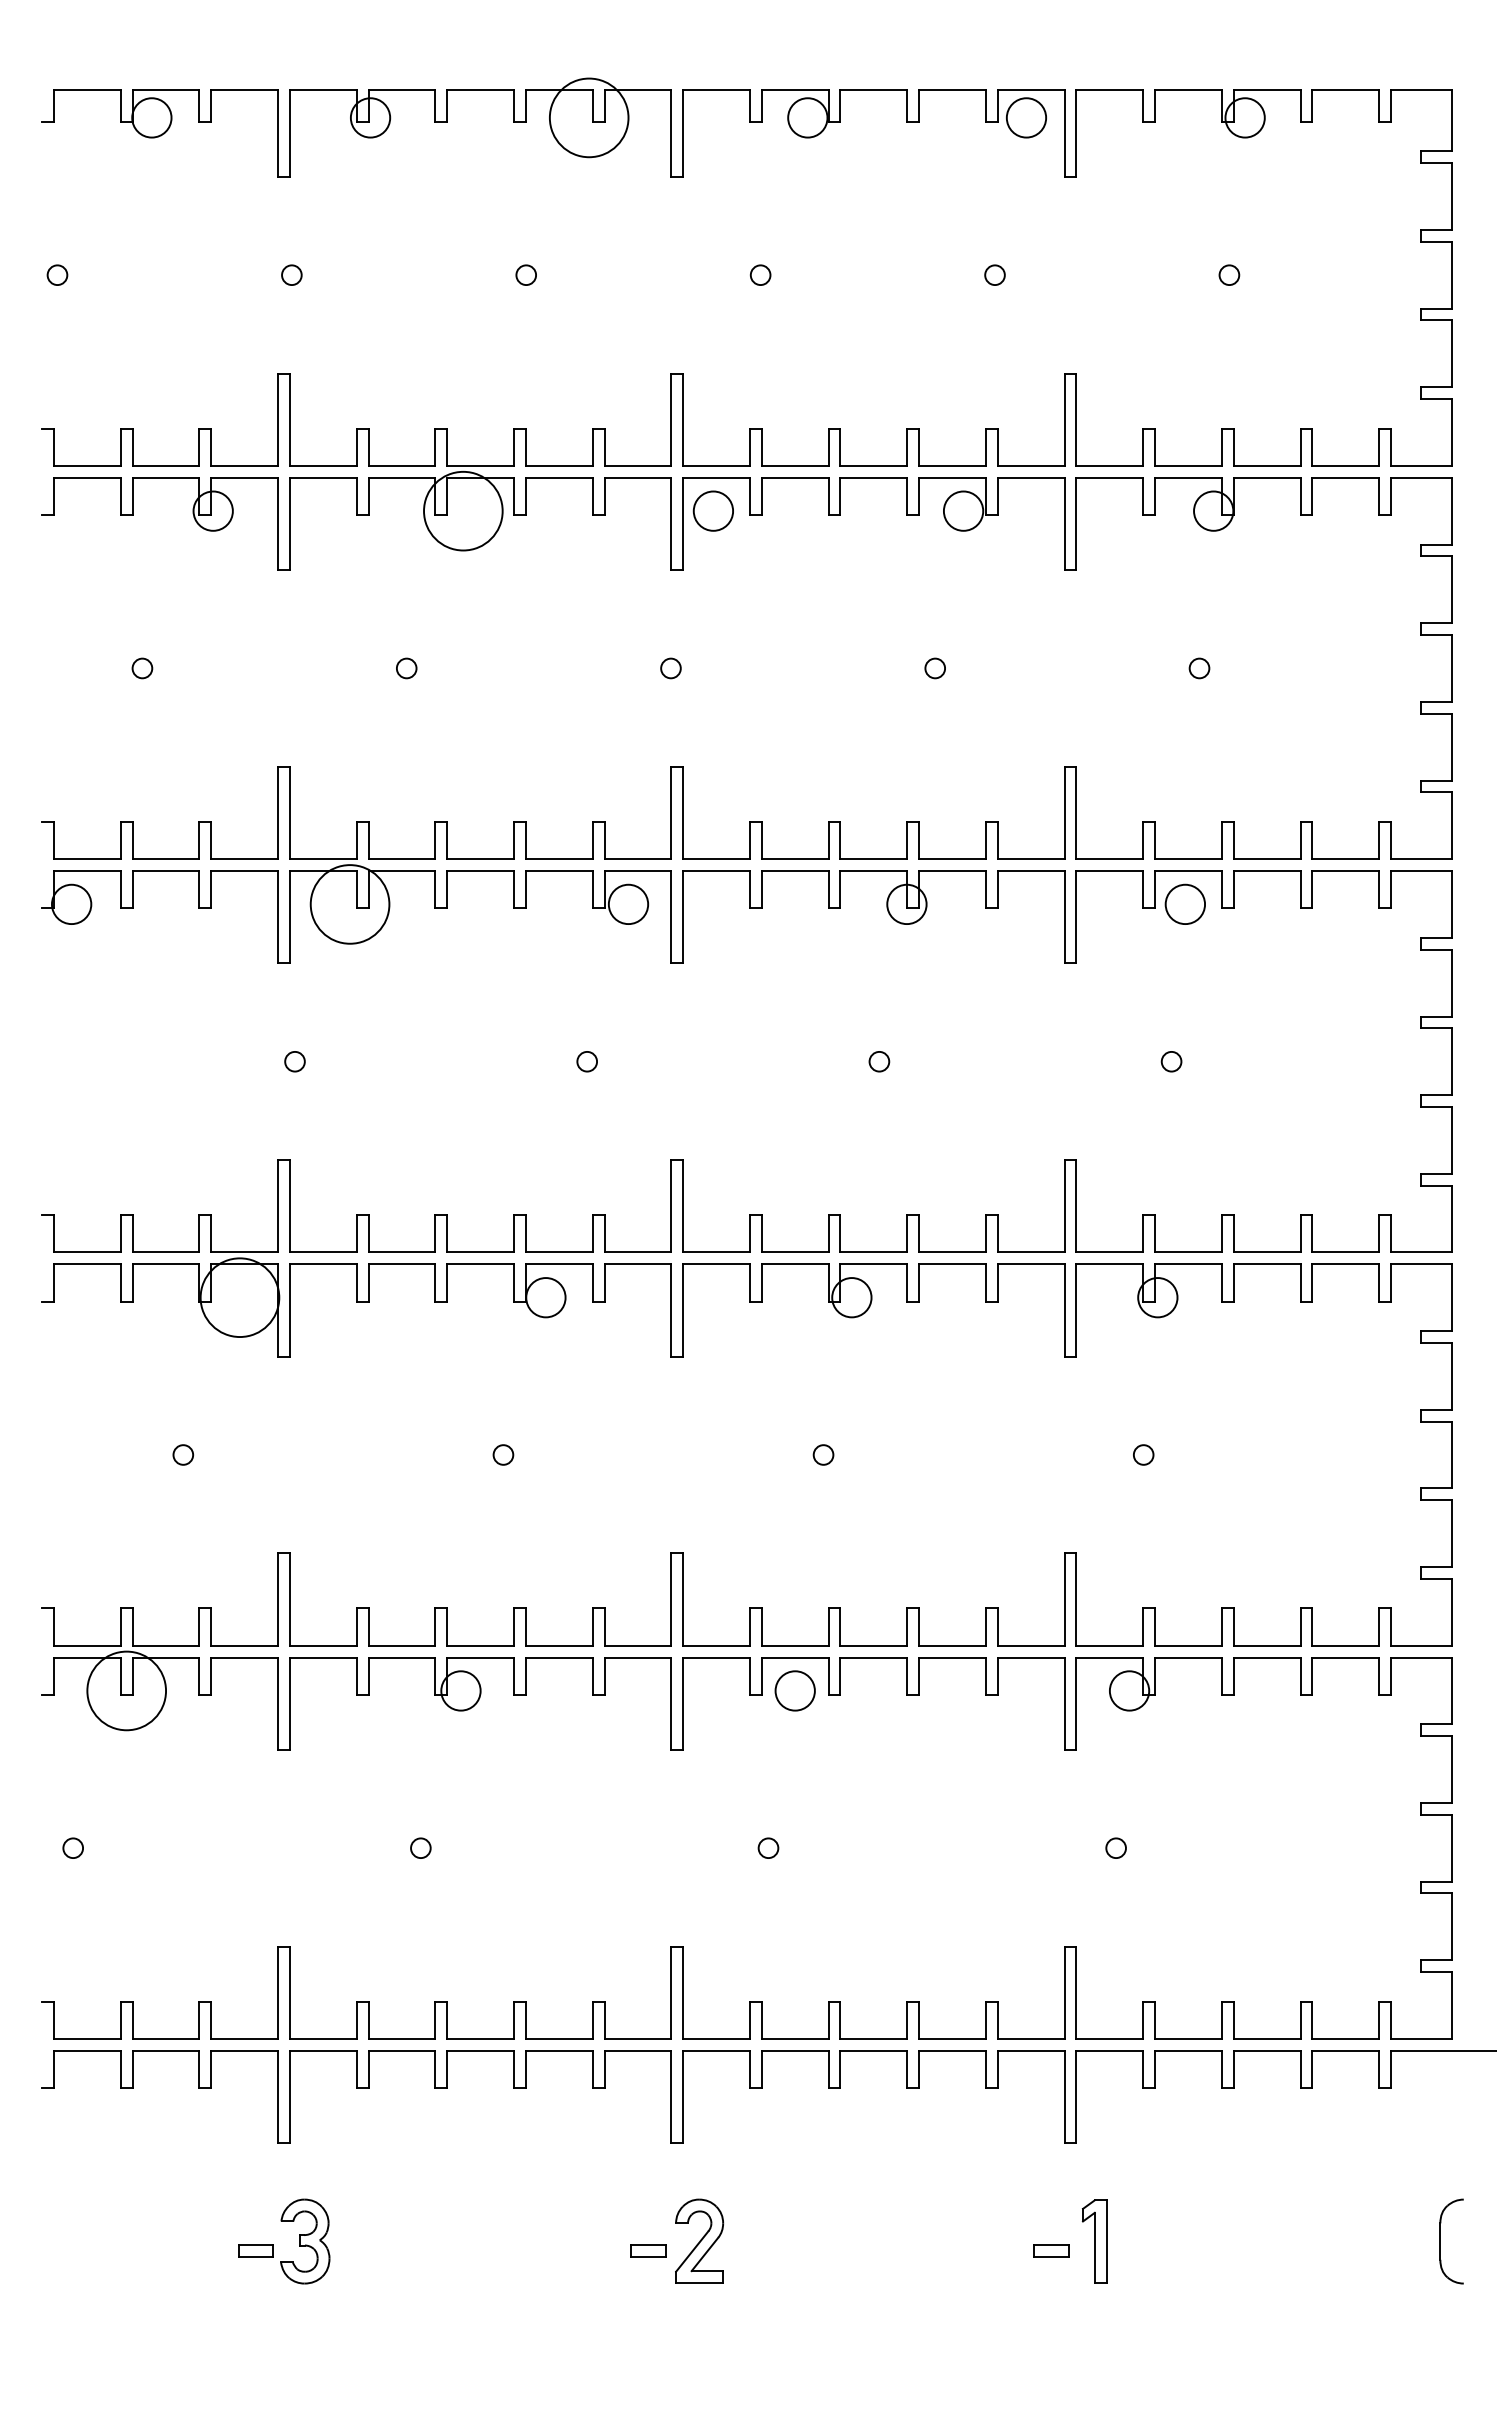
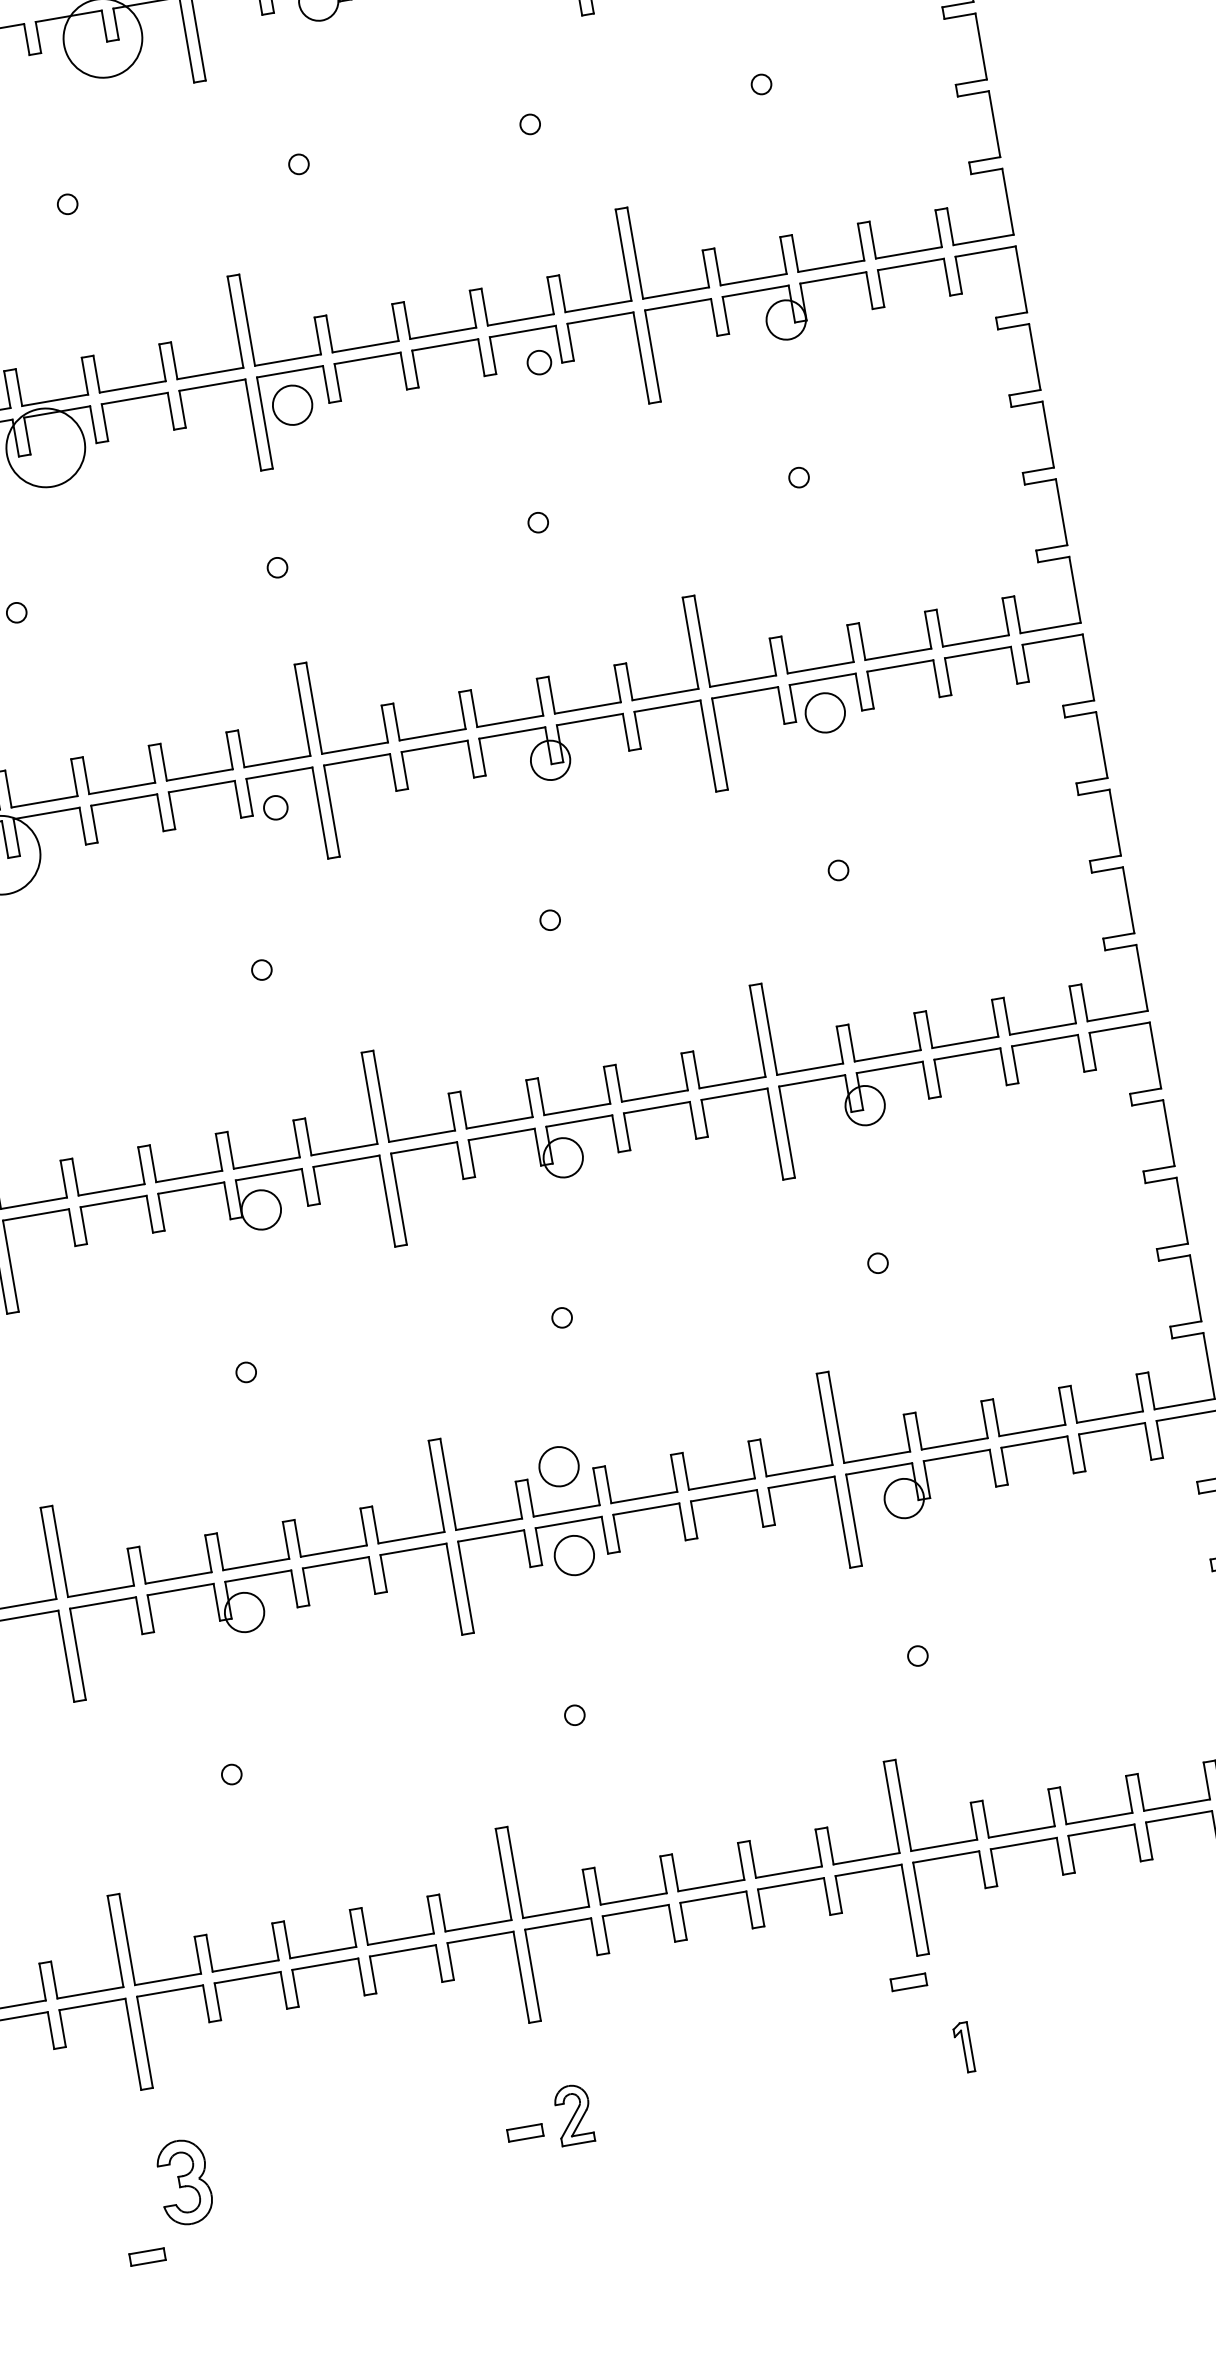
circle: (963, 510) -> (539, 361), size x0.6
circle: (628, 904) -> (275, 807), size x0.6
circle: (794, 1600) -> (558, 1466), added
part: (699, 2240) -> (573, 2114), size x0.7
part: (1094, 2241) -> (963, 2047), size x0.6
part: (255, 2250) -> (147, 2256), moved
part: (1051, 2250) -> (908, 1982), moved

